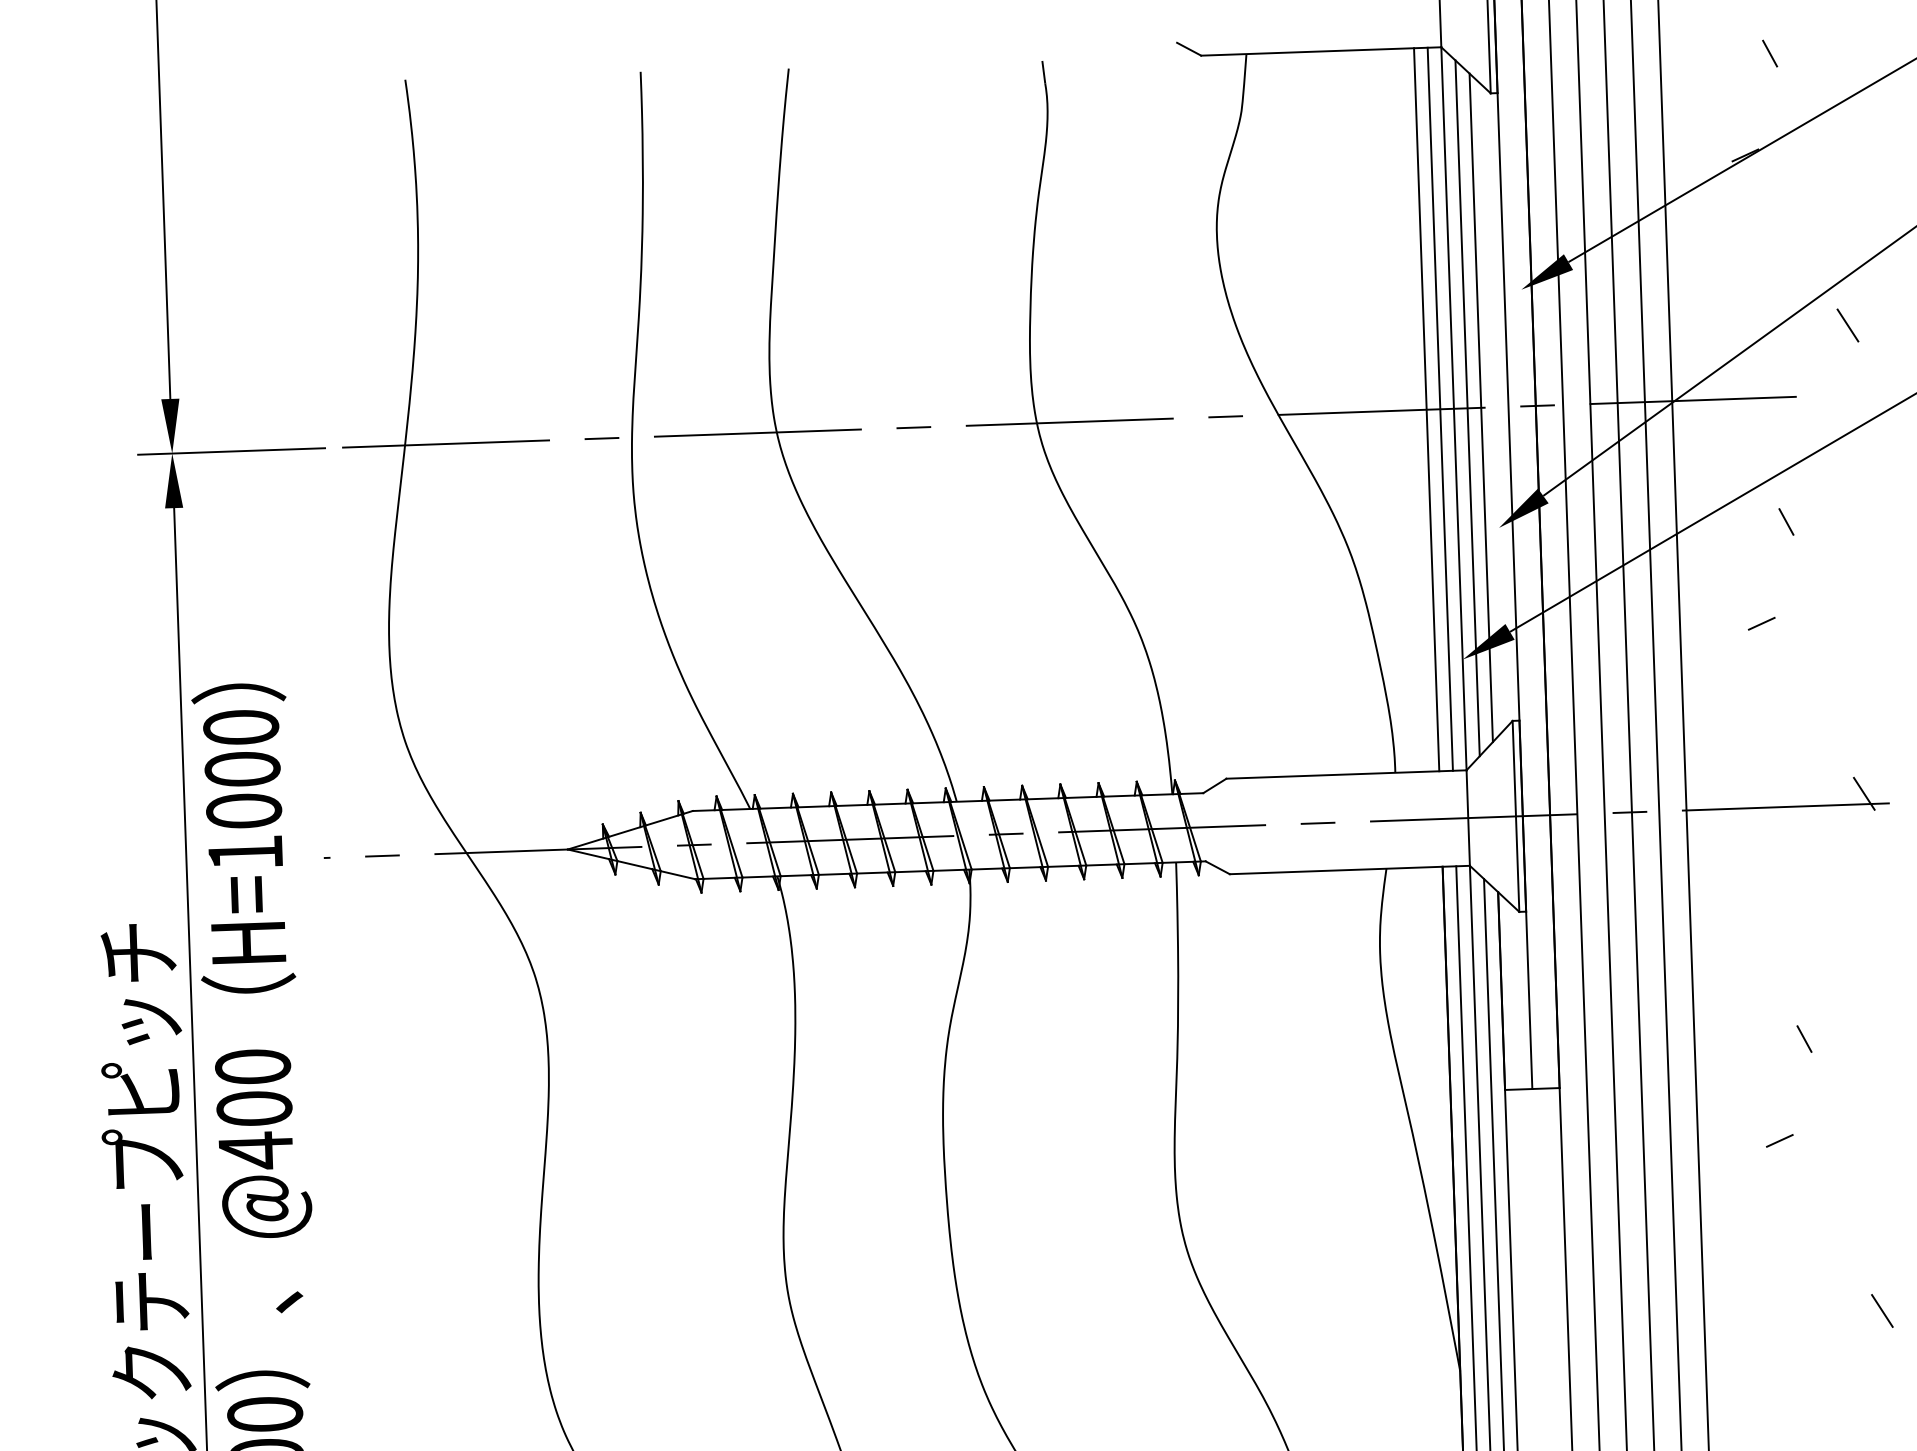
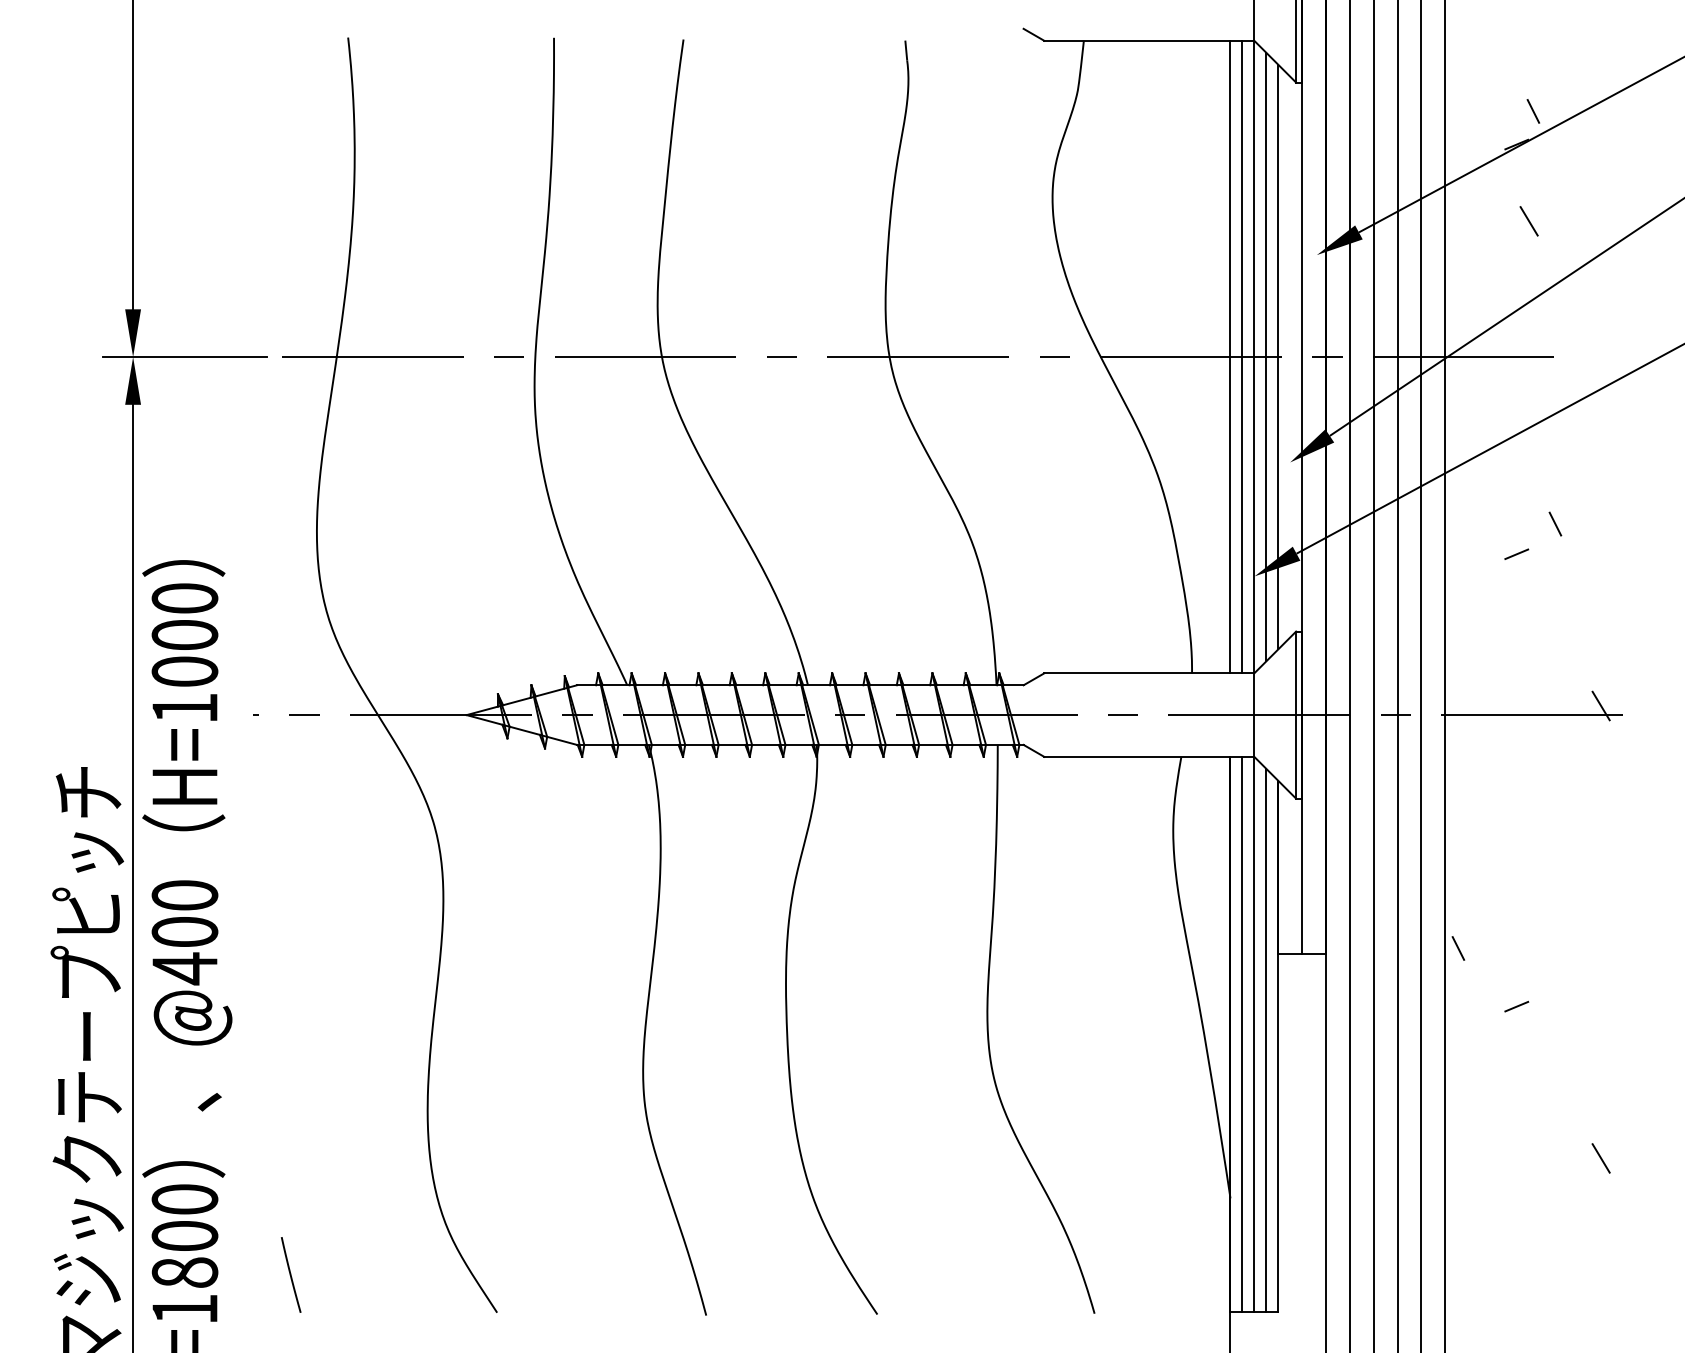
line: (1769, 53) -> (1532, 111), moved
line: (1847, 325) -> (1528, 221), moved
line: (1786, 521) -> (1555, 523), moved
line: (1804, 1039) -> (1458, 948), moved

